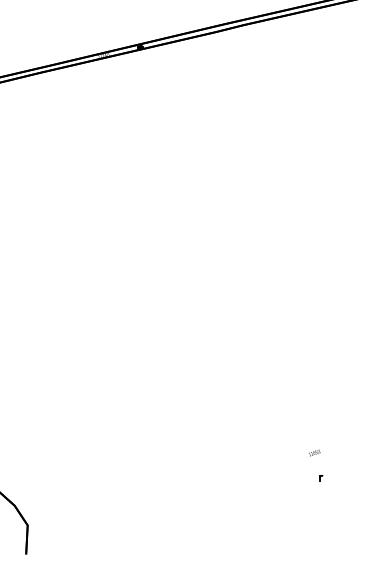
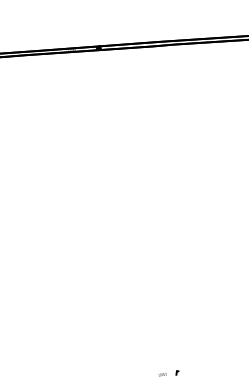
text: (314, 452) -> (162, 374), moved

